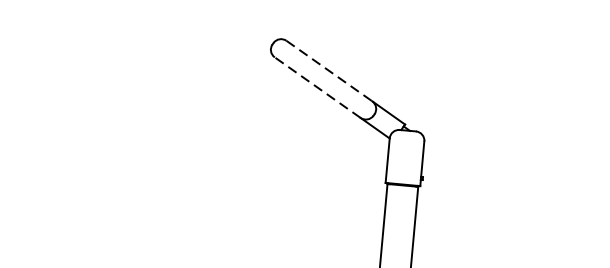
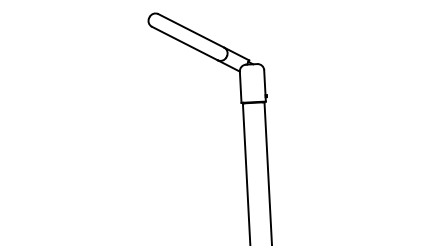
line: (329, 70) -> (191, 30), dashed -> solid
line: (317, 87) -> (184, 43), dashed -> solid

